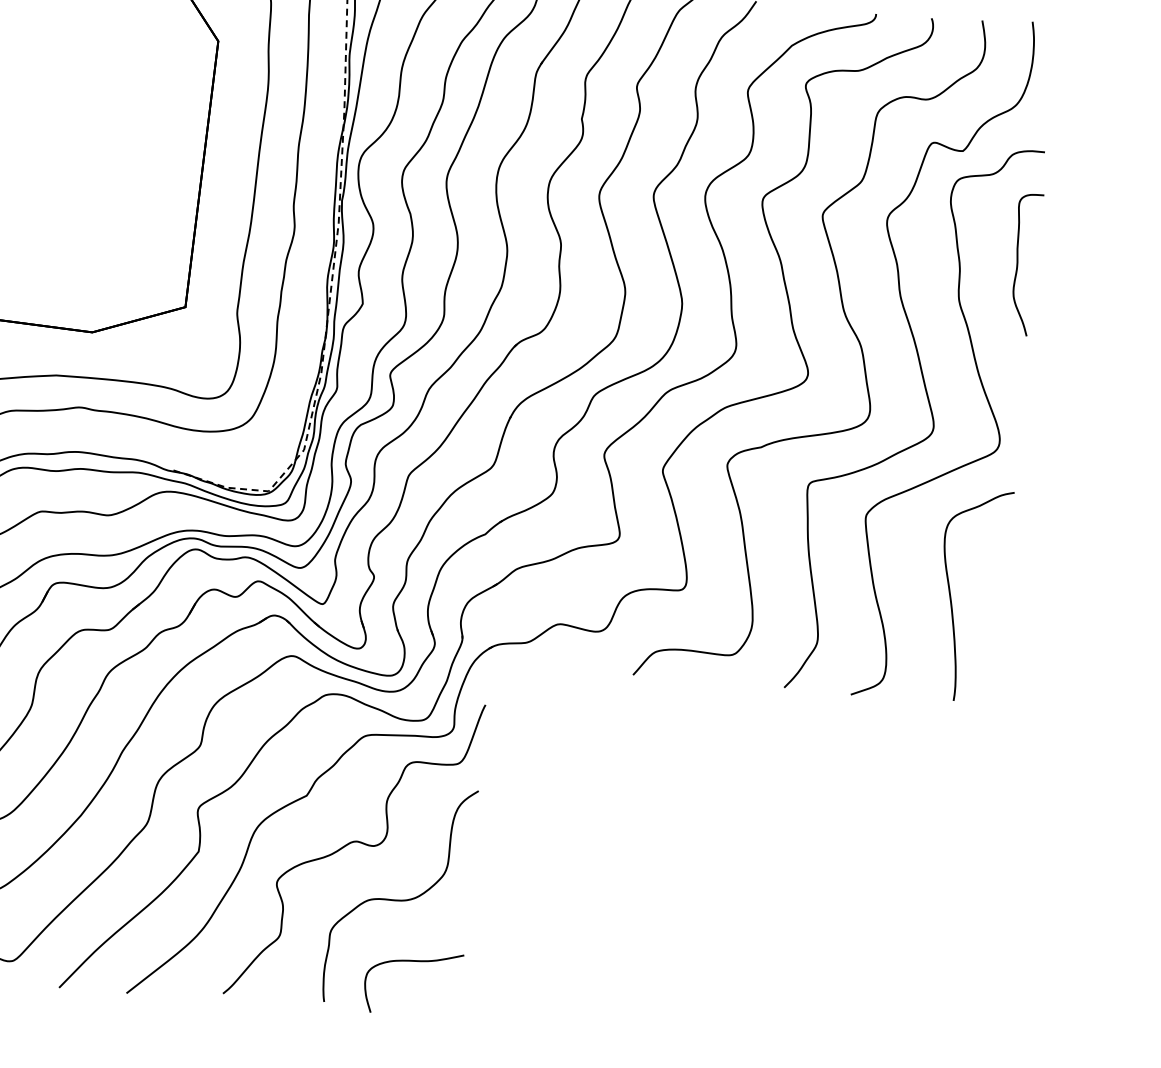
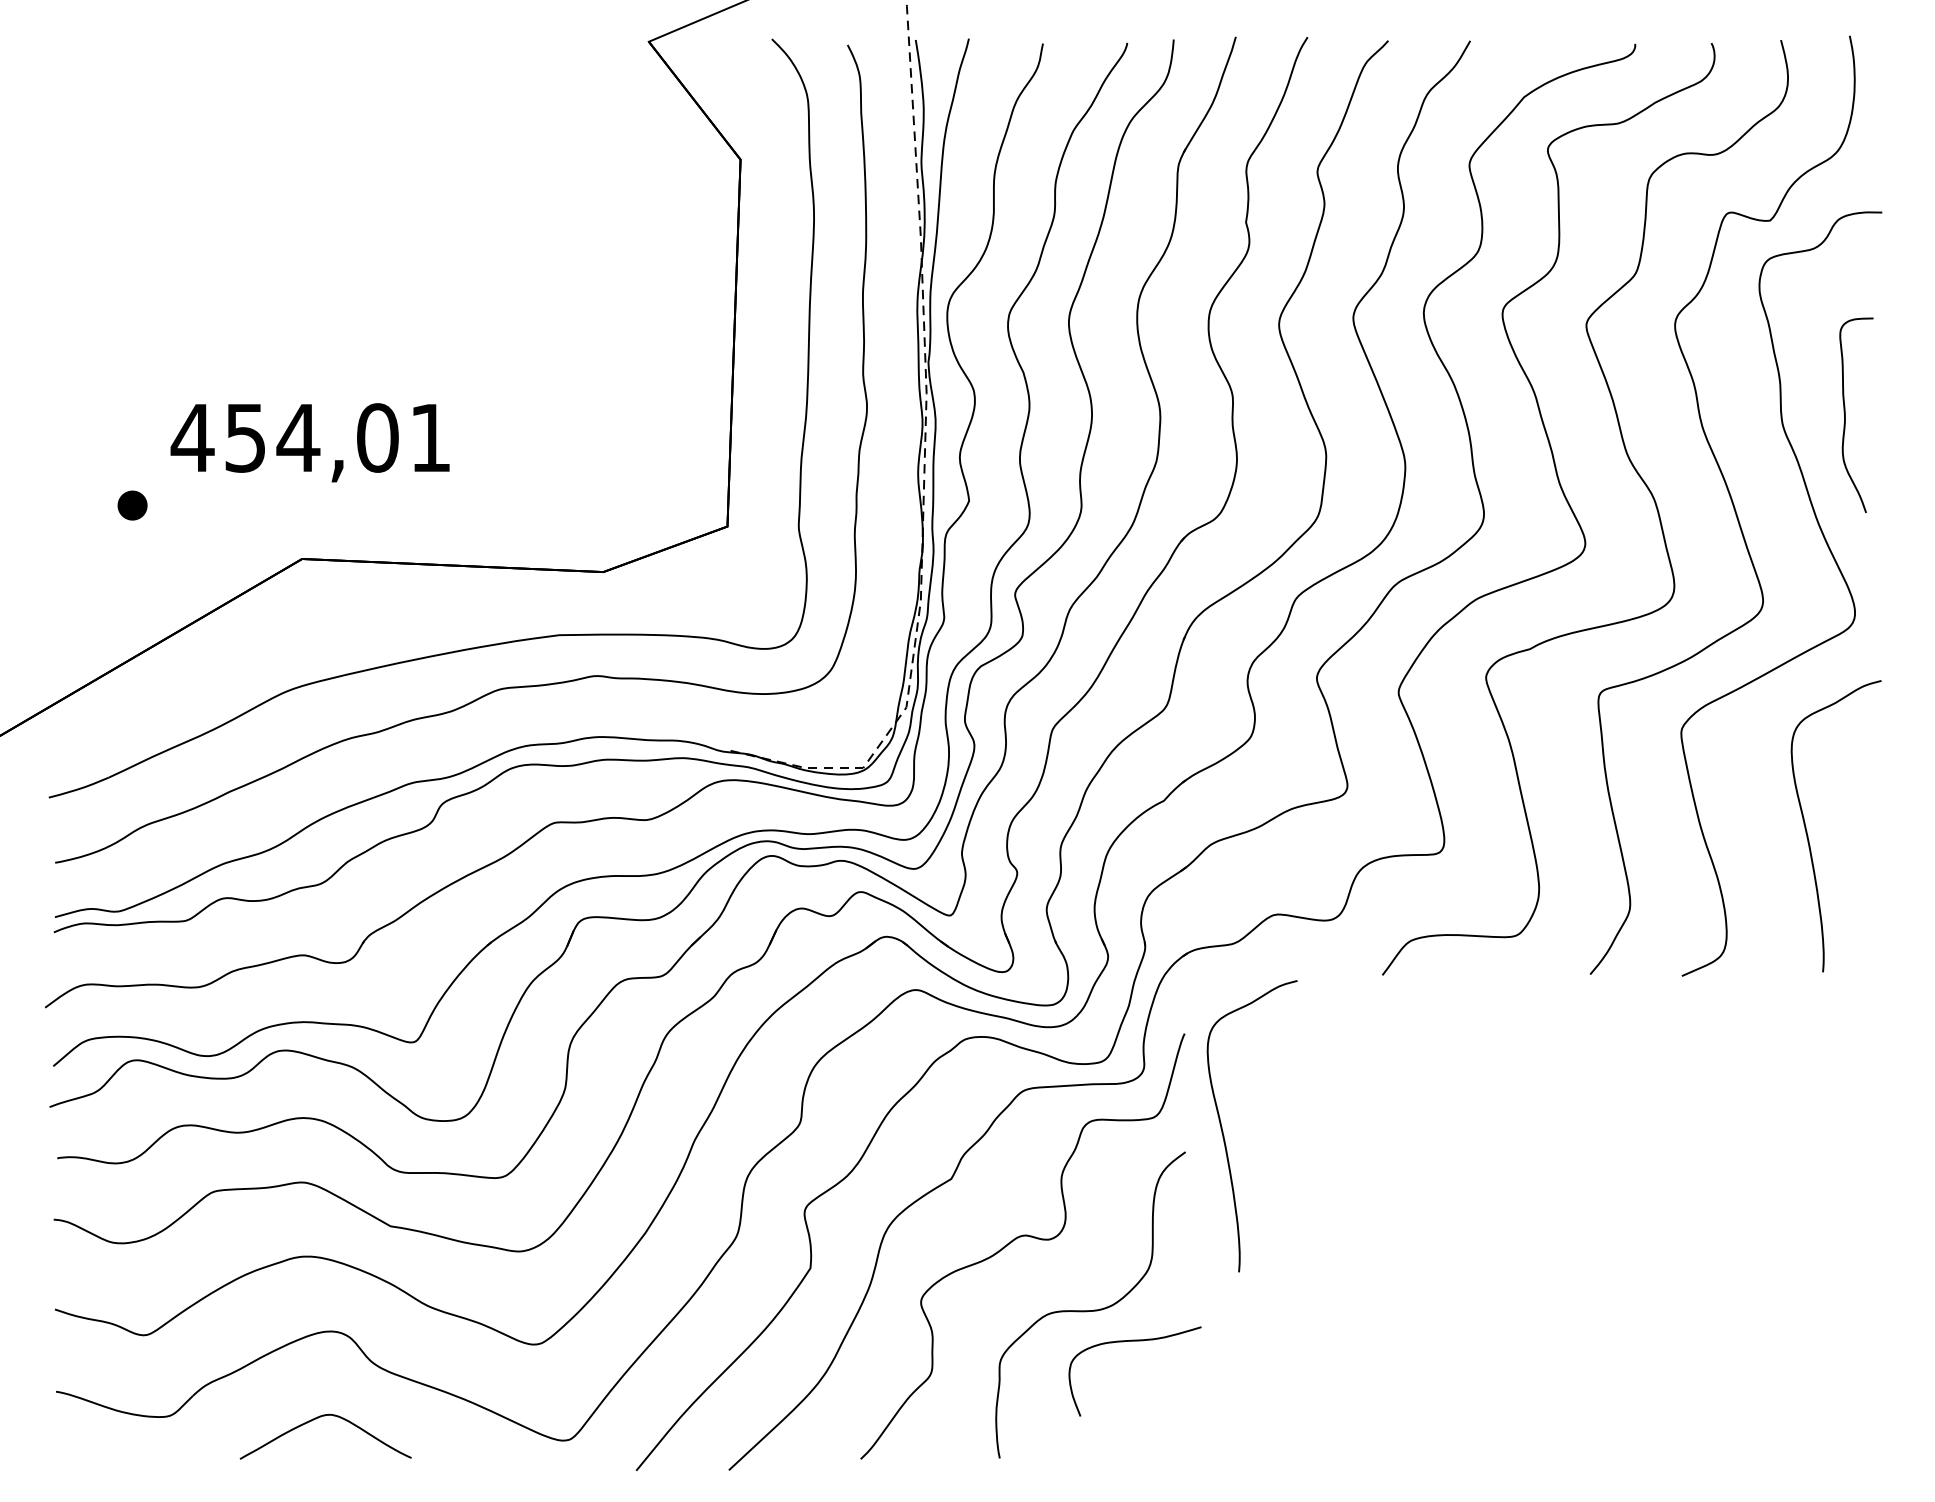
curve: (1017, 264) -> (1845, 415), moved
curve: (507, 778) -> (1223, 1131), added
curve: (414, 961) -> (1134, 1341), moved

